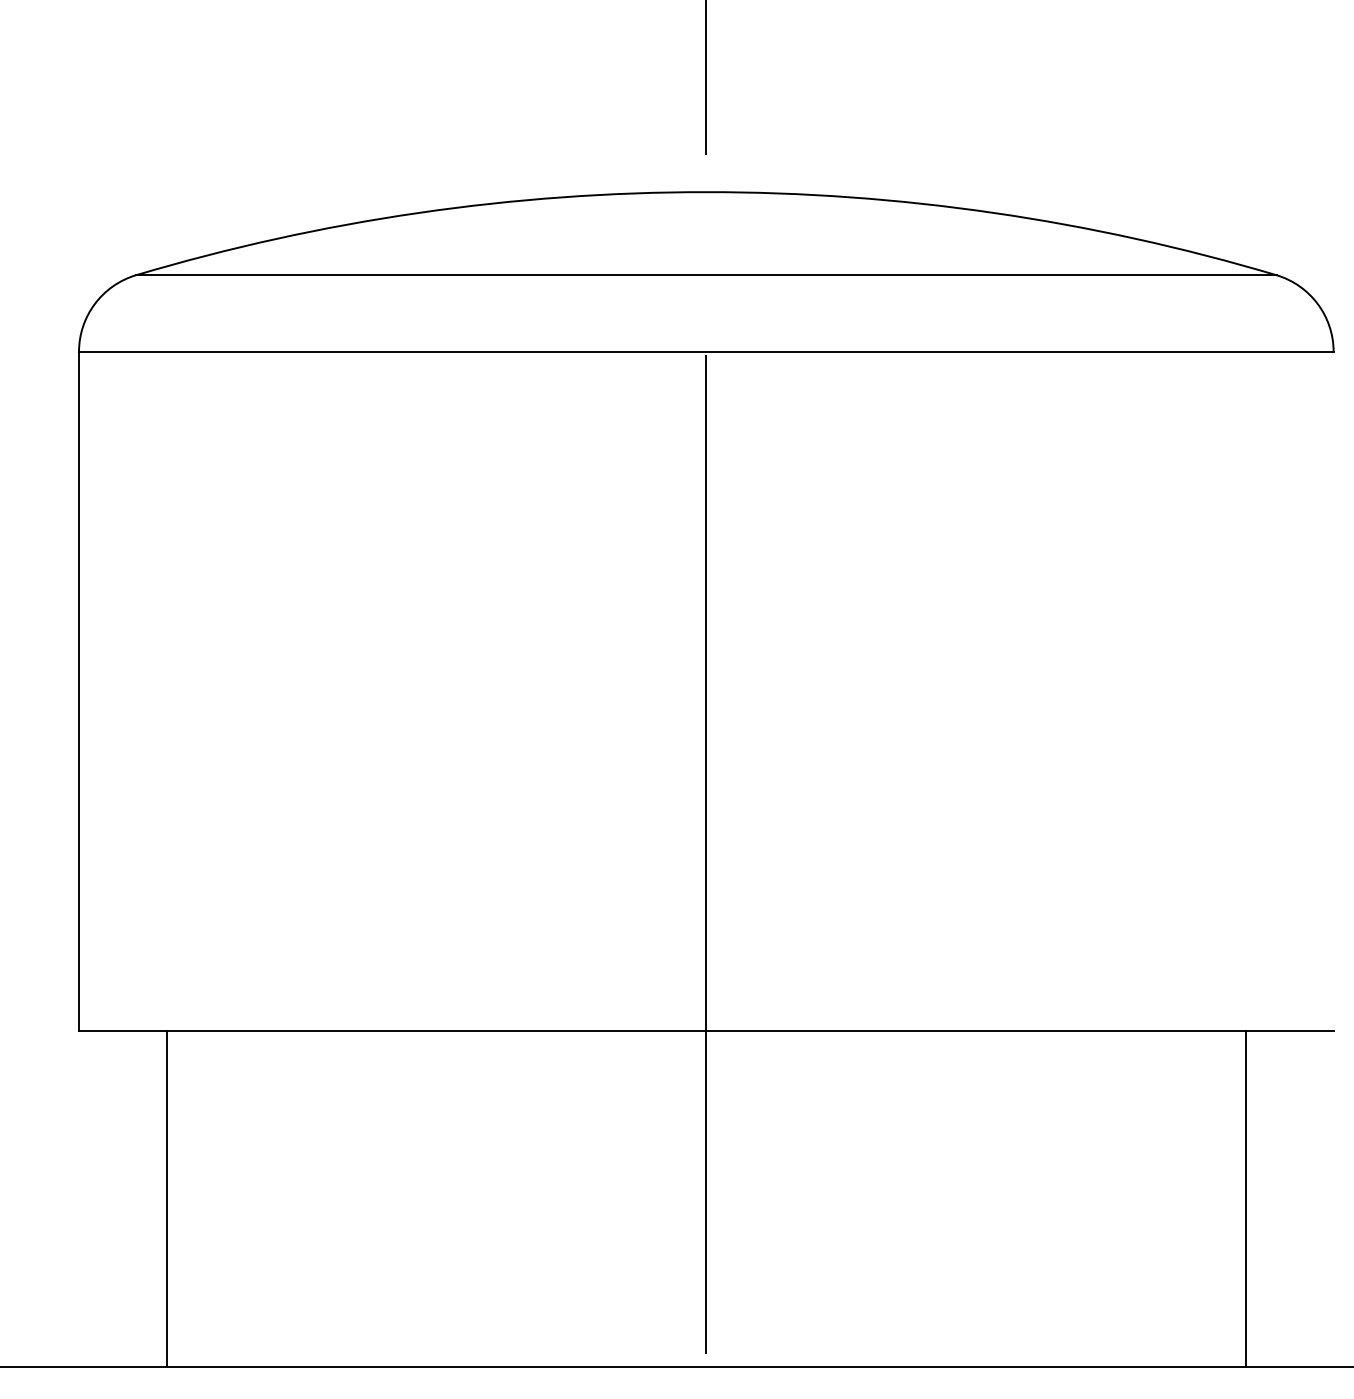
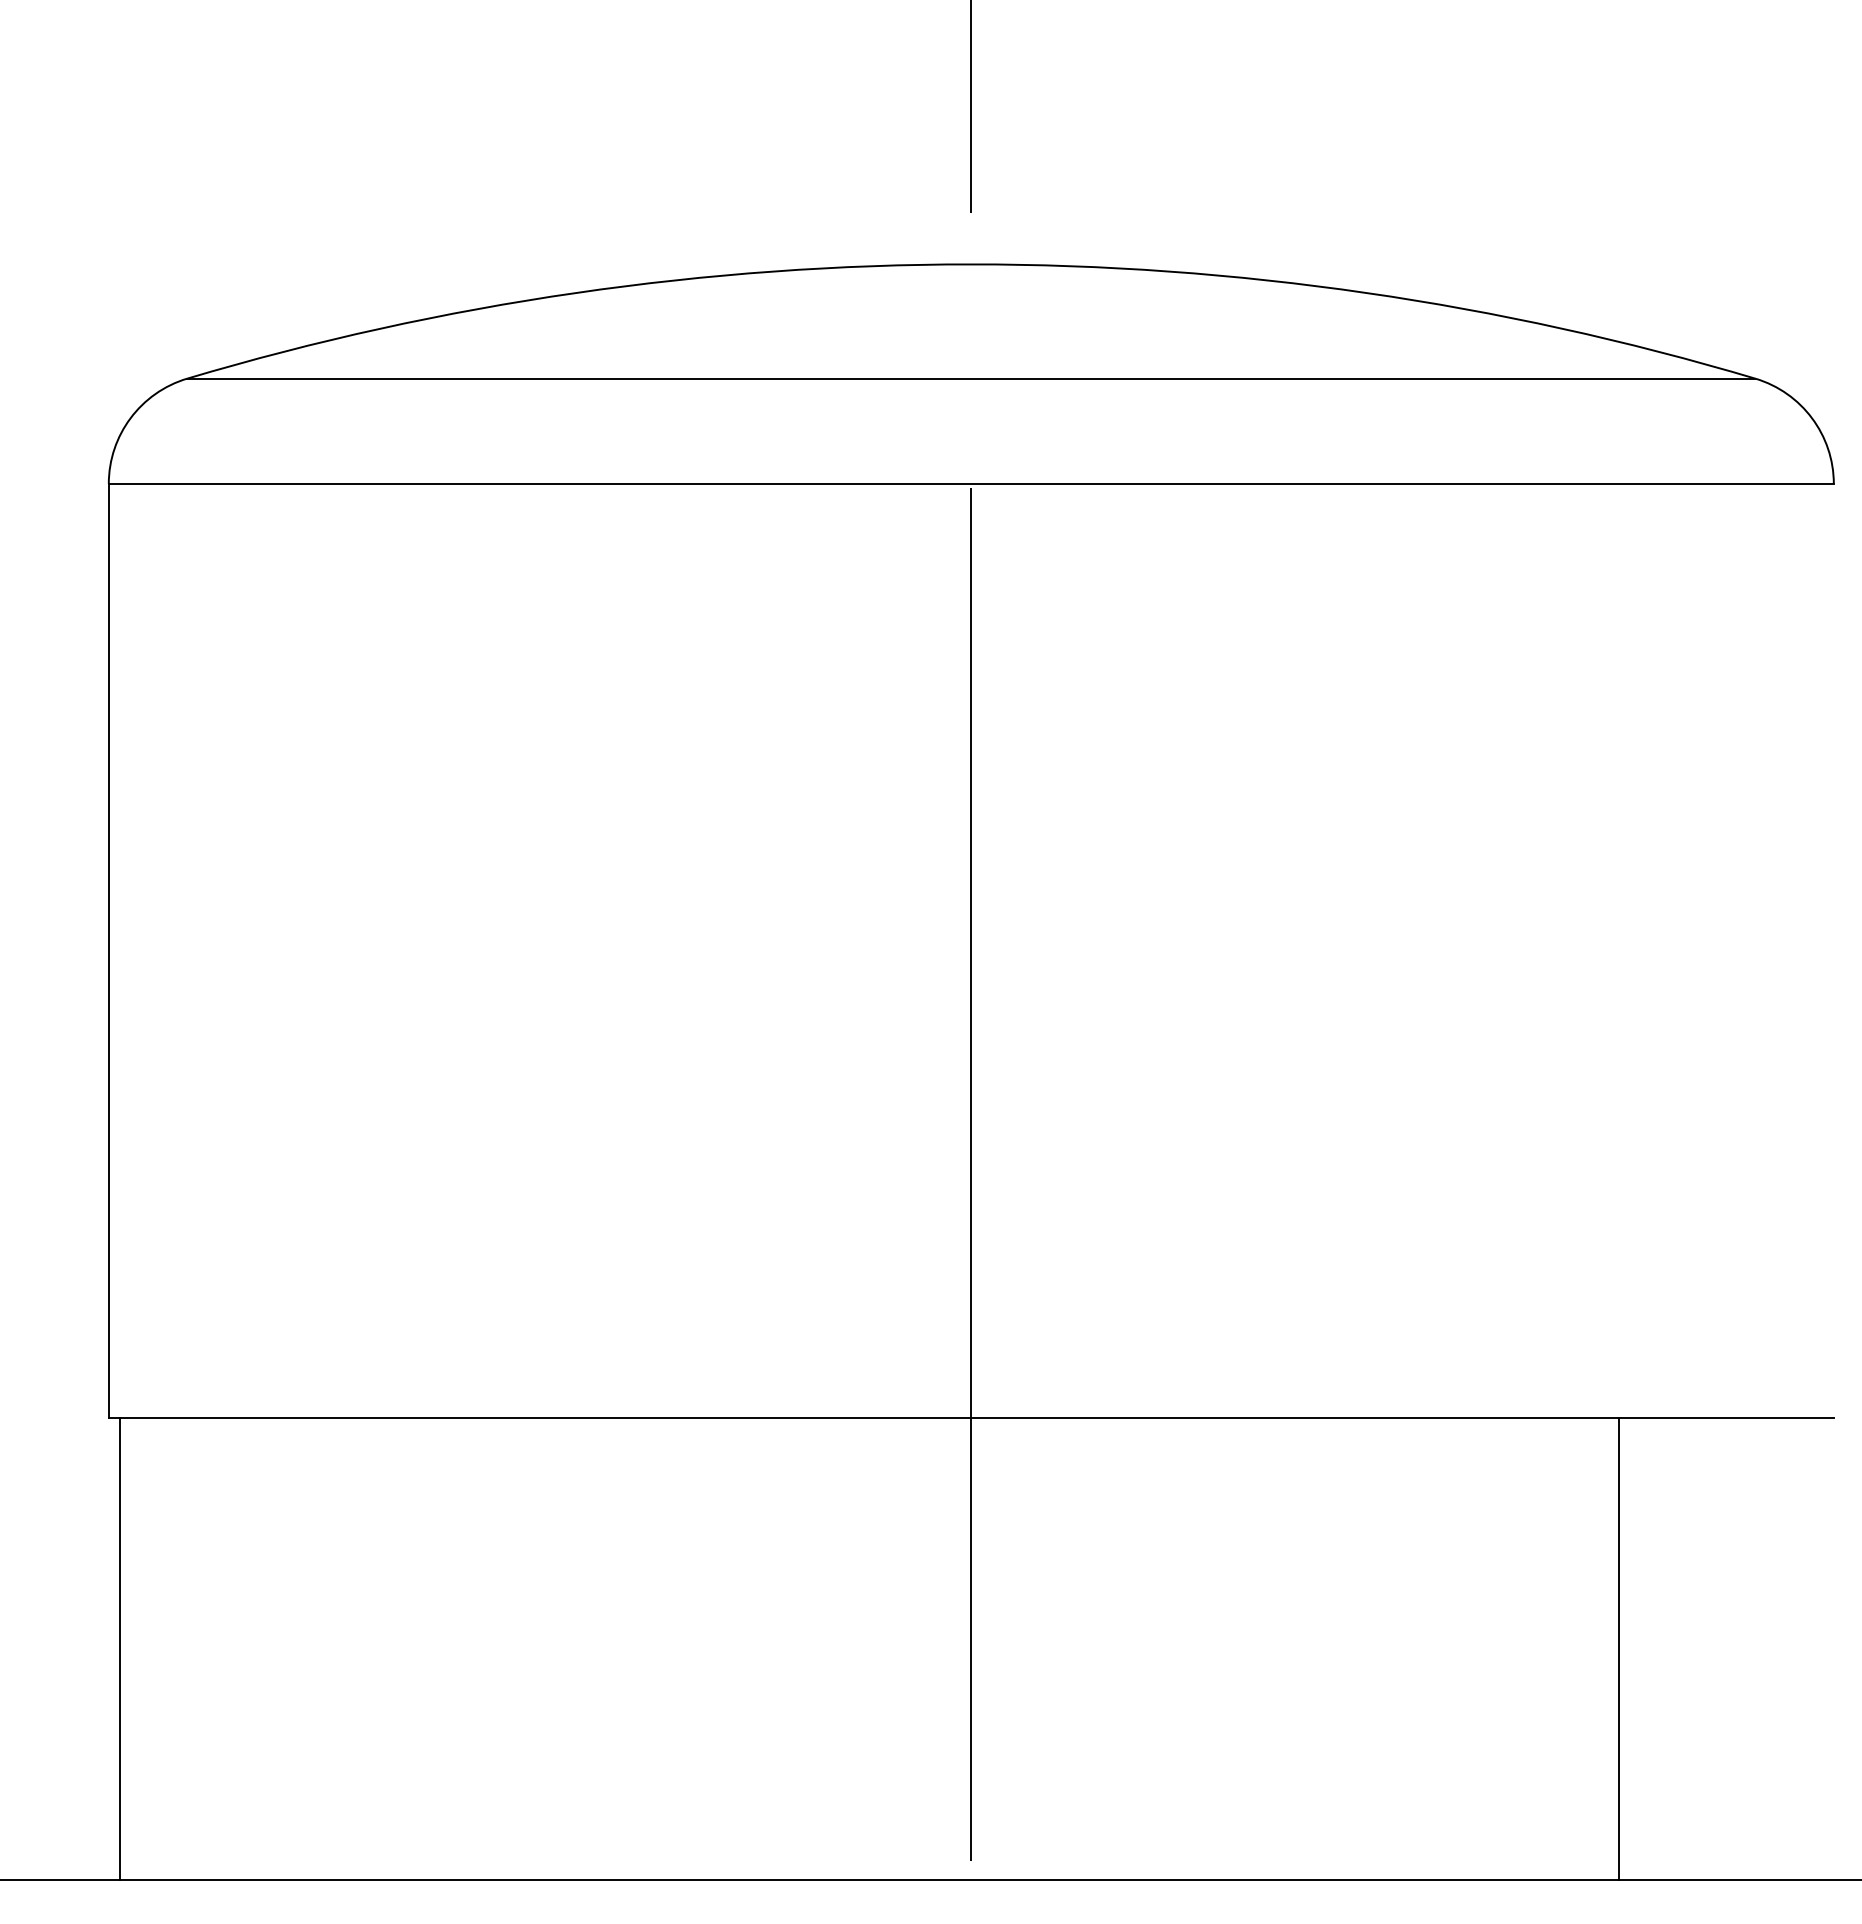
line: (166, 1198) -> (119, 1648), moved
line: (1245, 1198) -> (1618, 1648), moved

